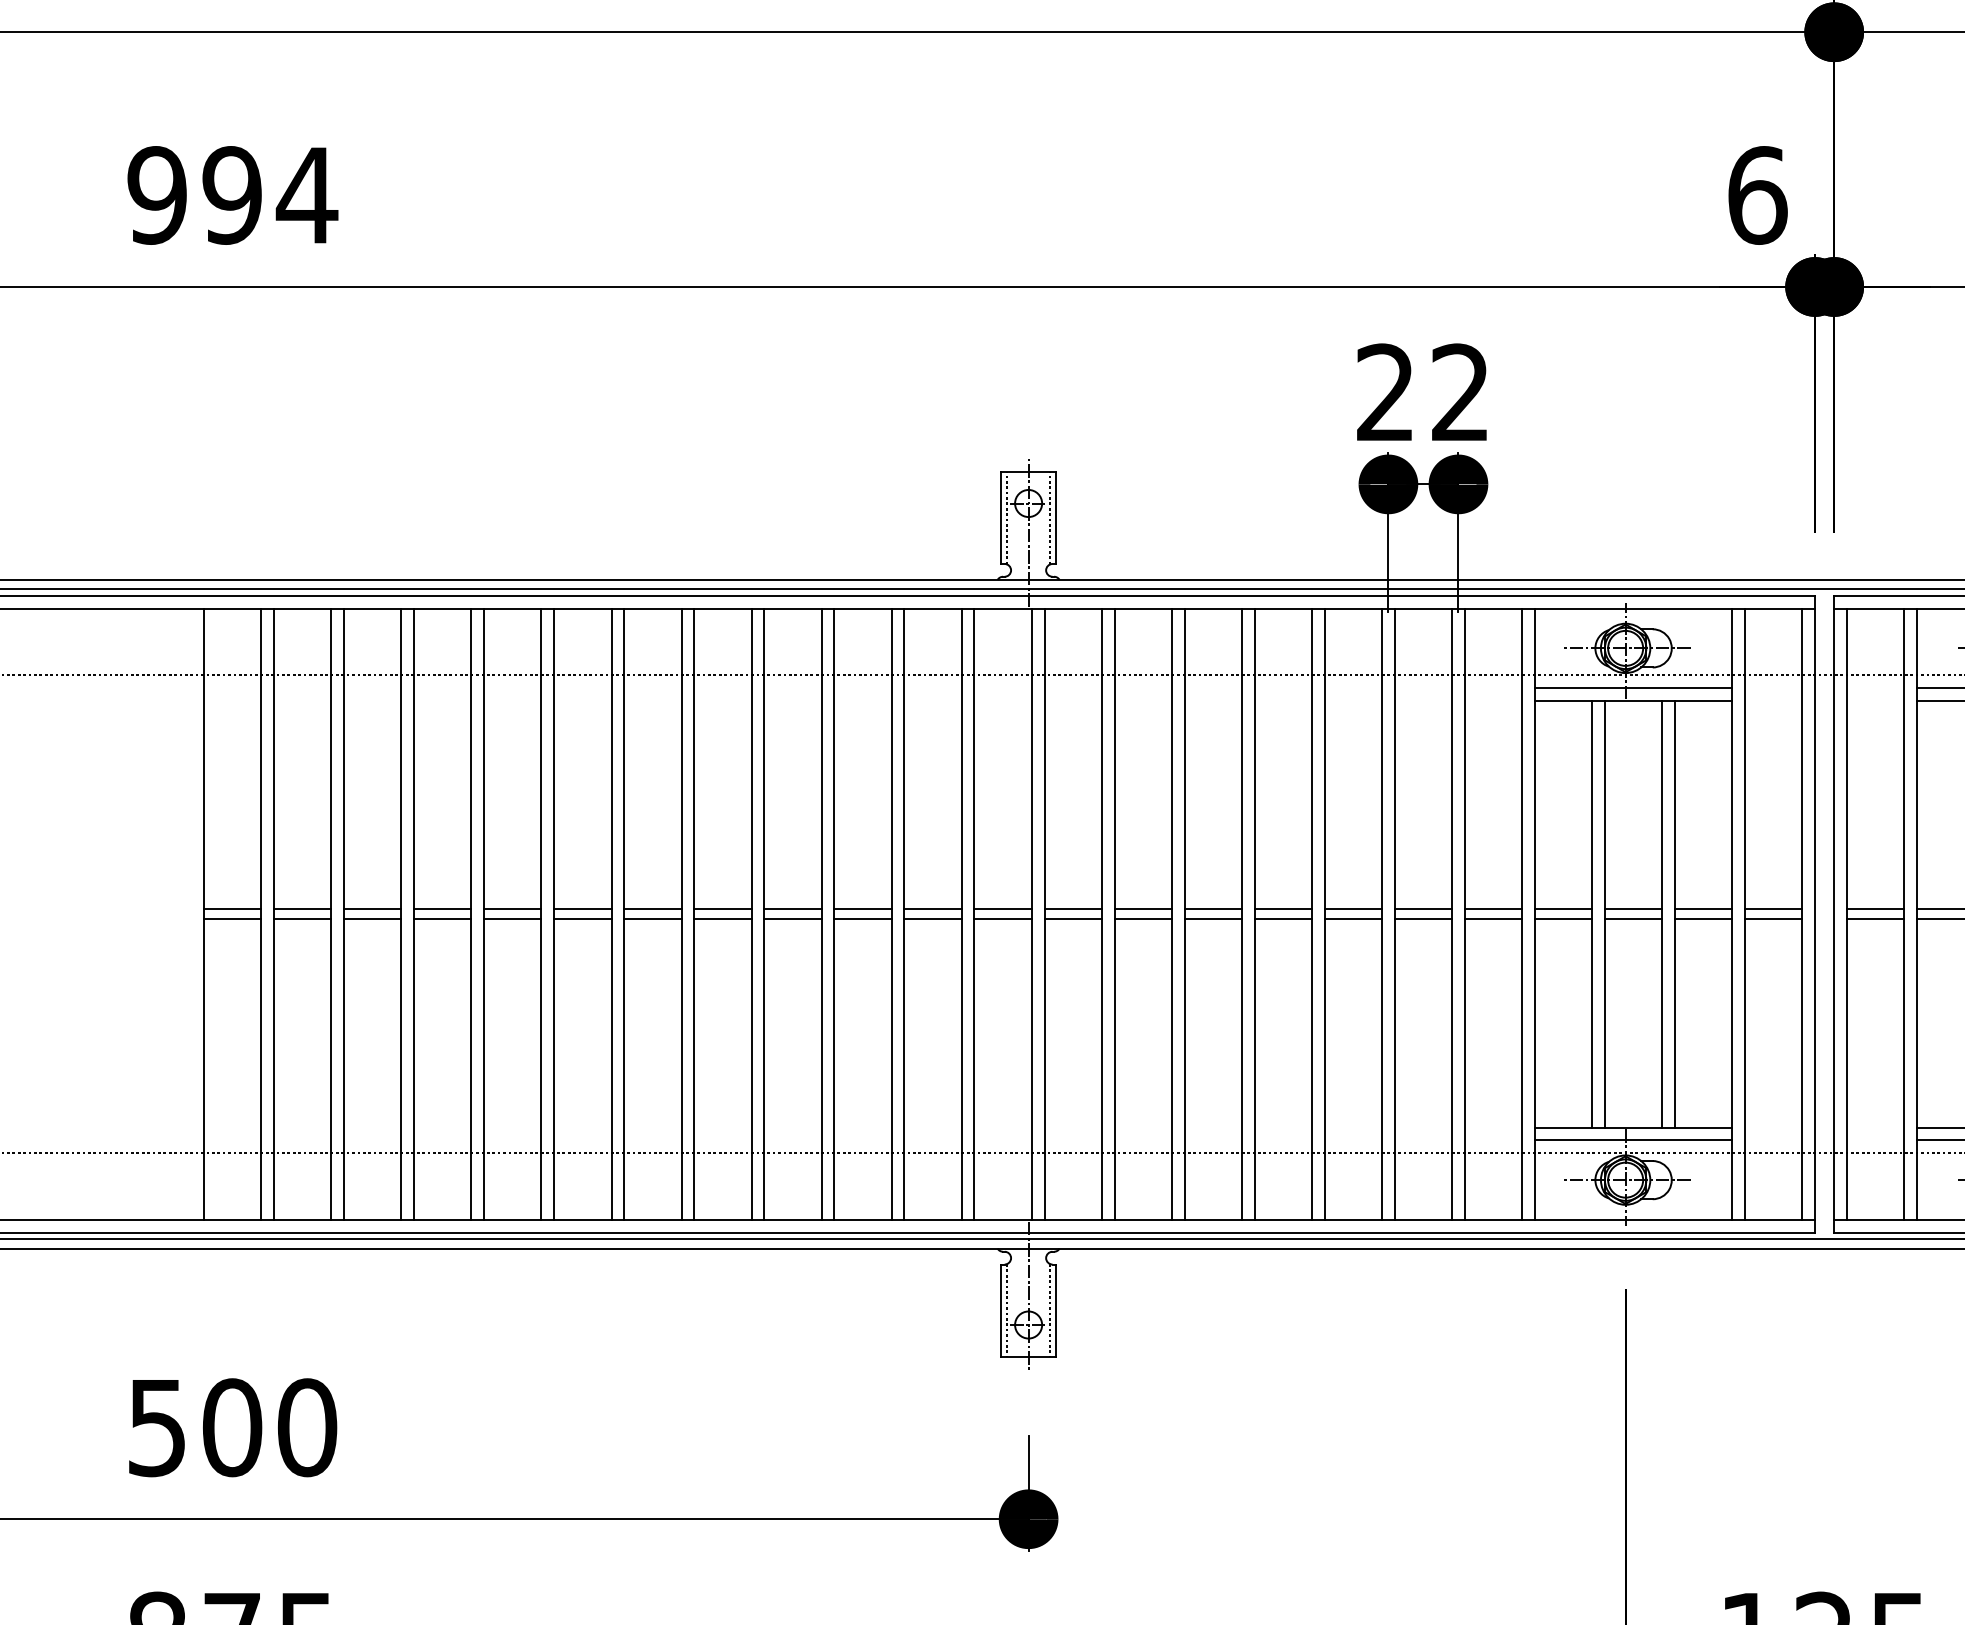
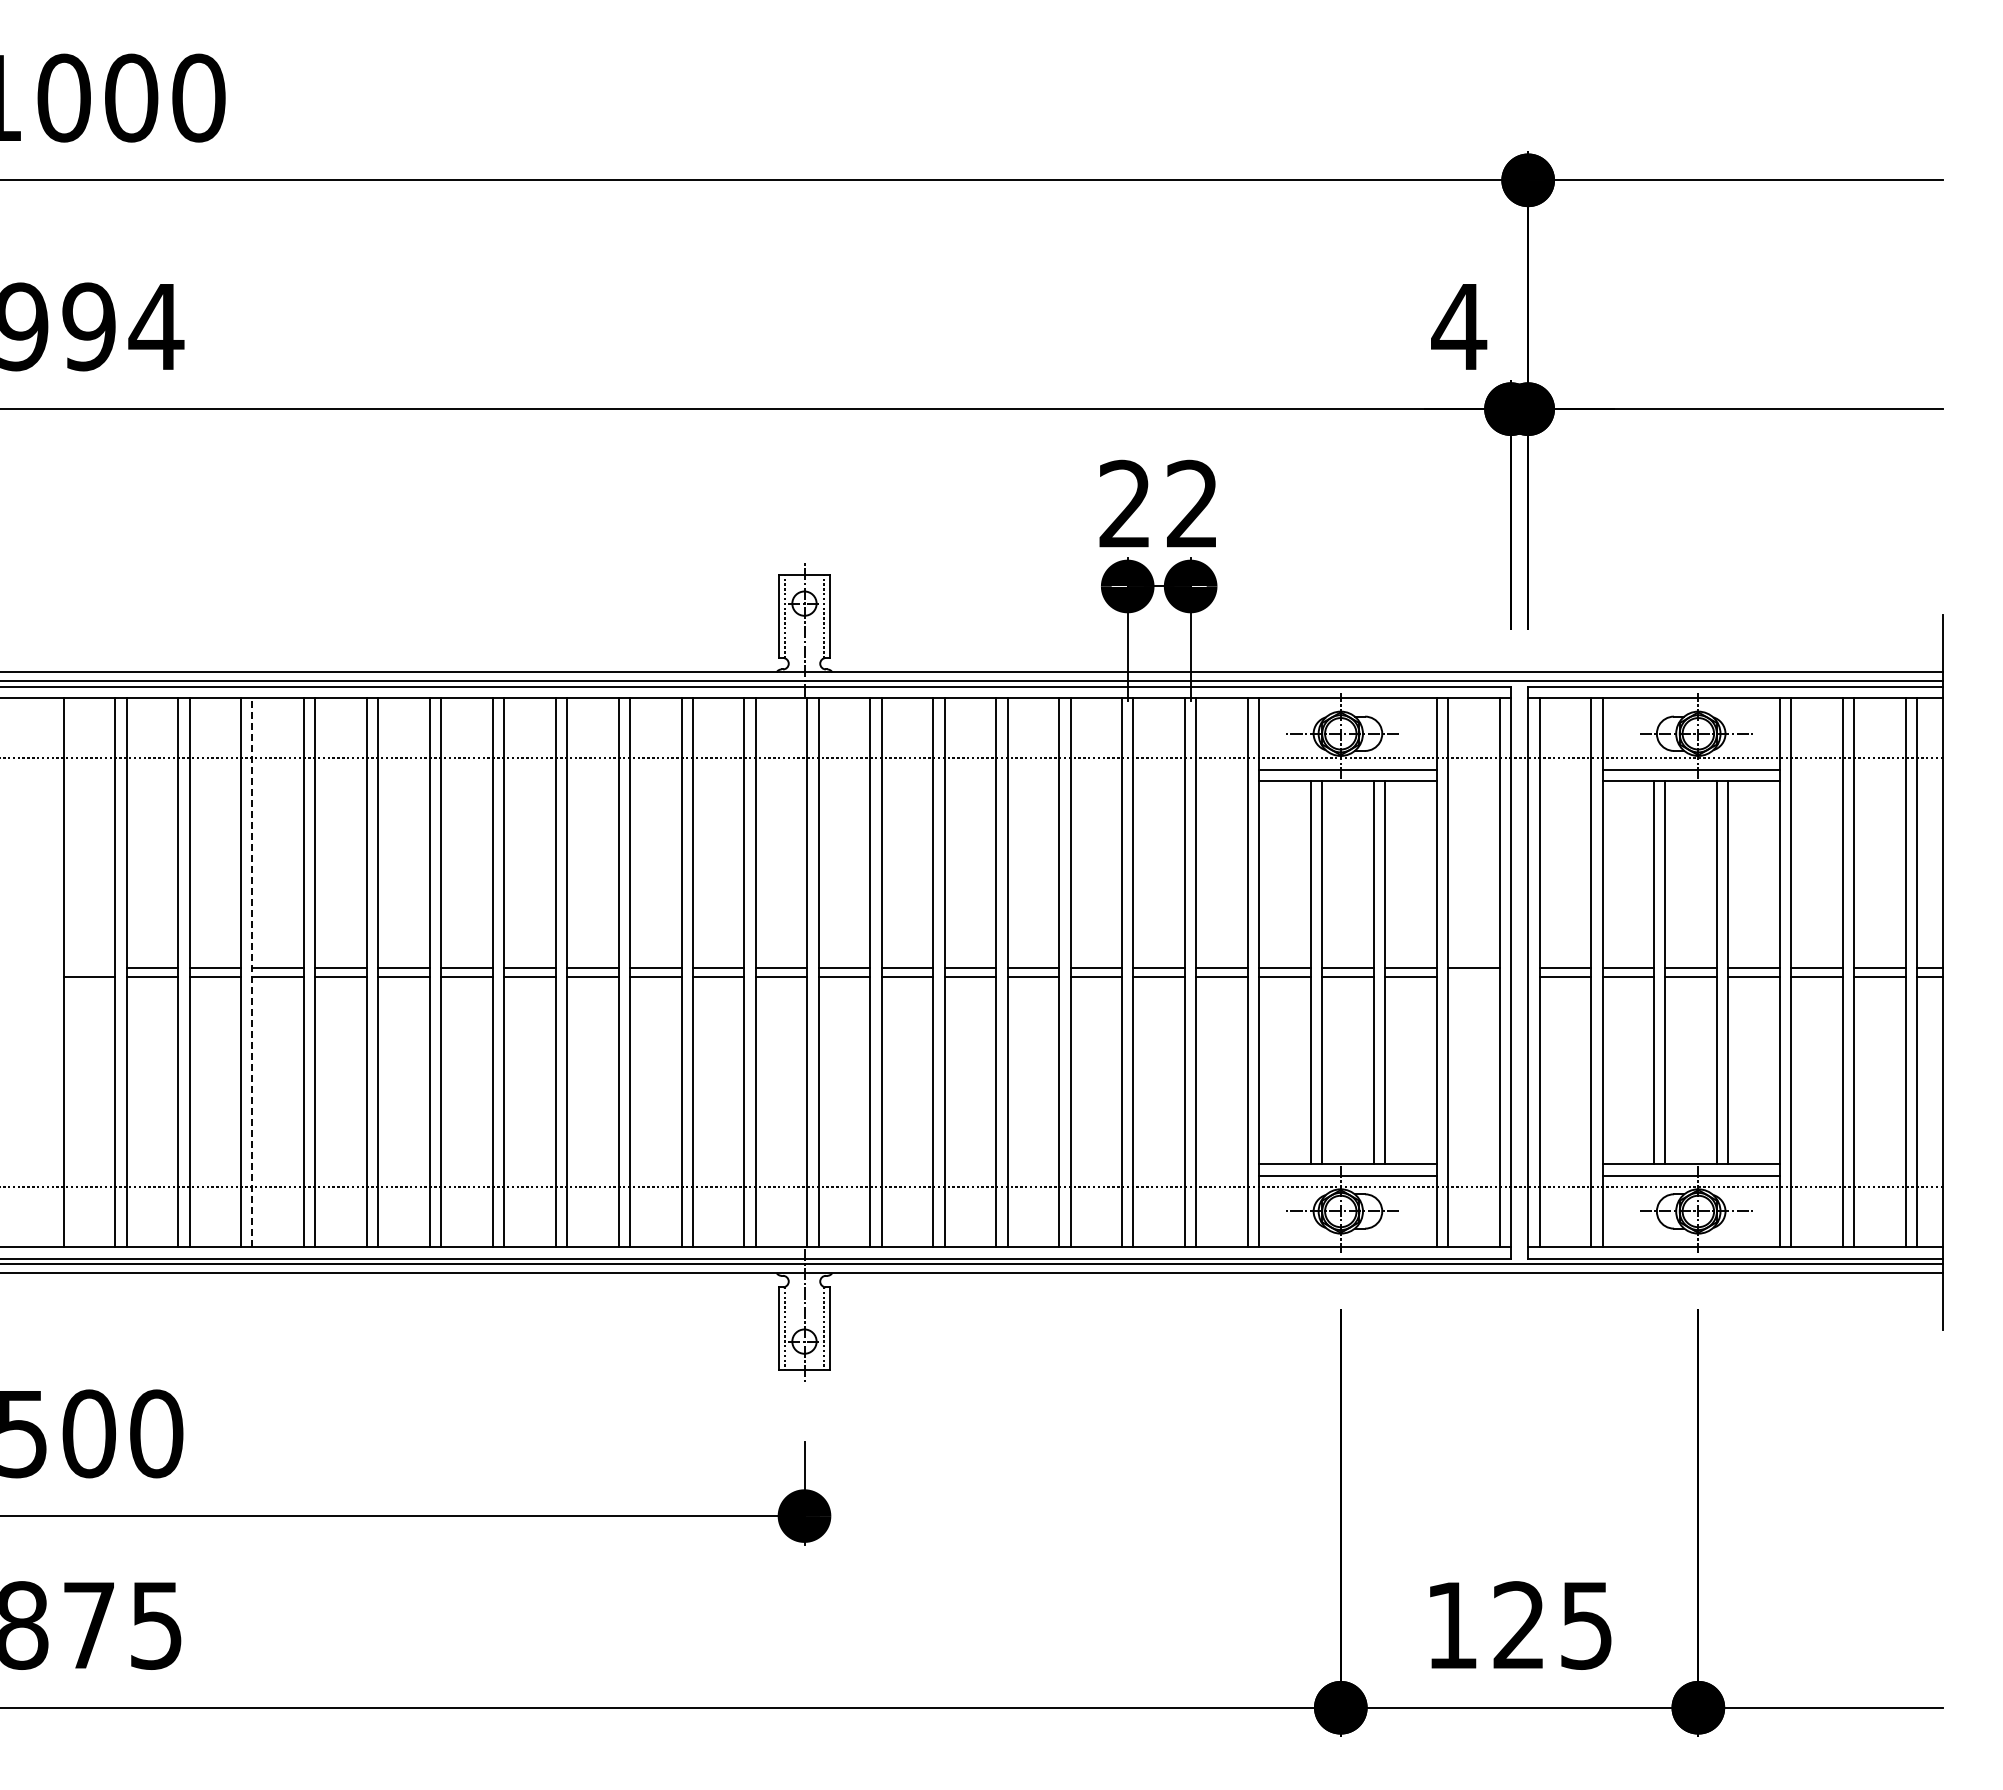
text: (1757, 194) -> (1459, 326), 6 -> 4
line: (232, 909) -> (89, 968), removed
line: (414, 914) -> (252, 972), solid -> dashed
line: (1773, 918) -> (1473, 976), removed

